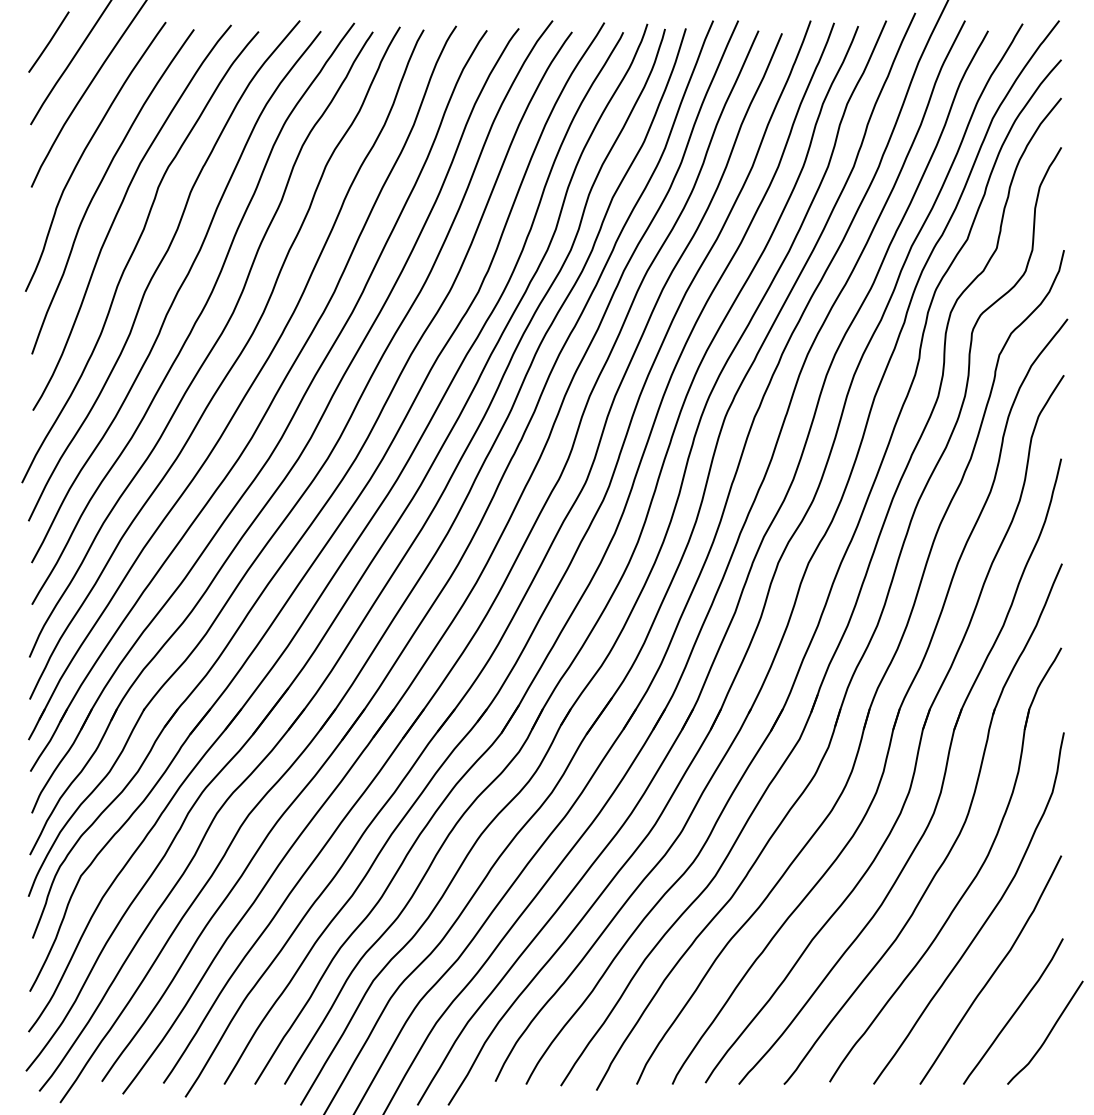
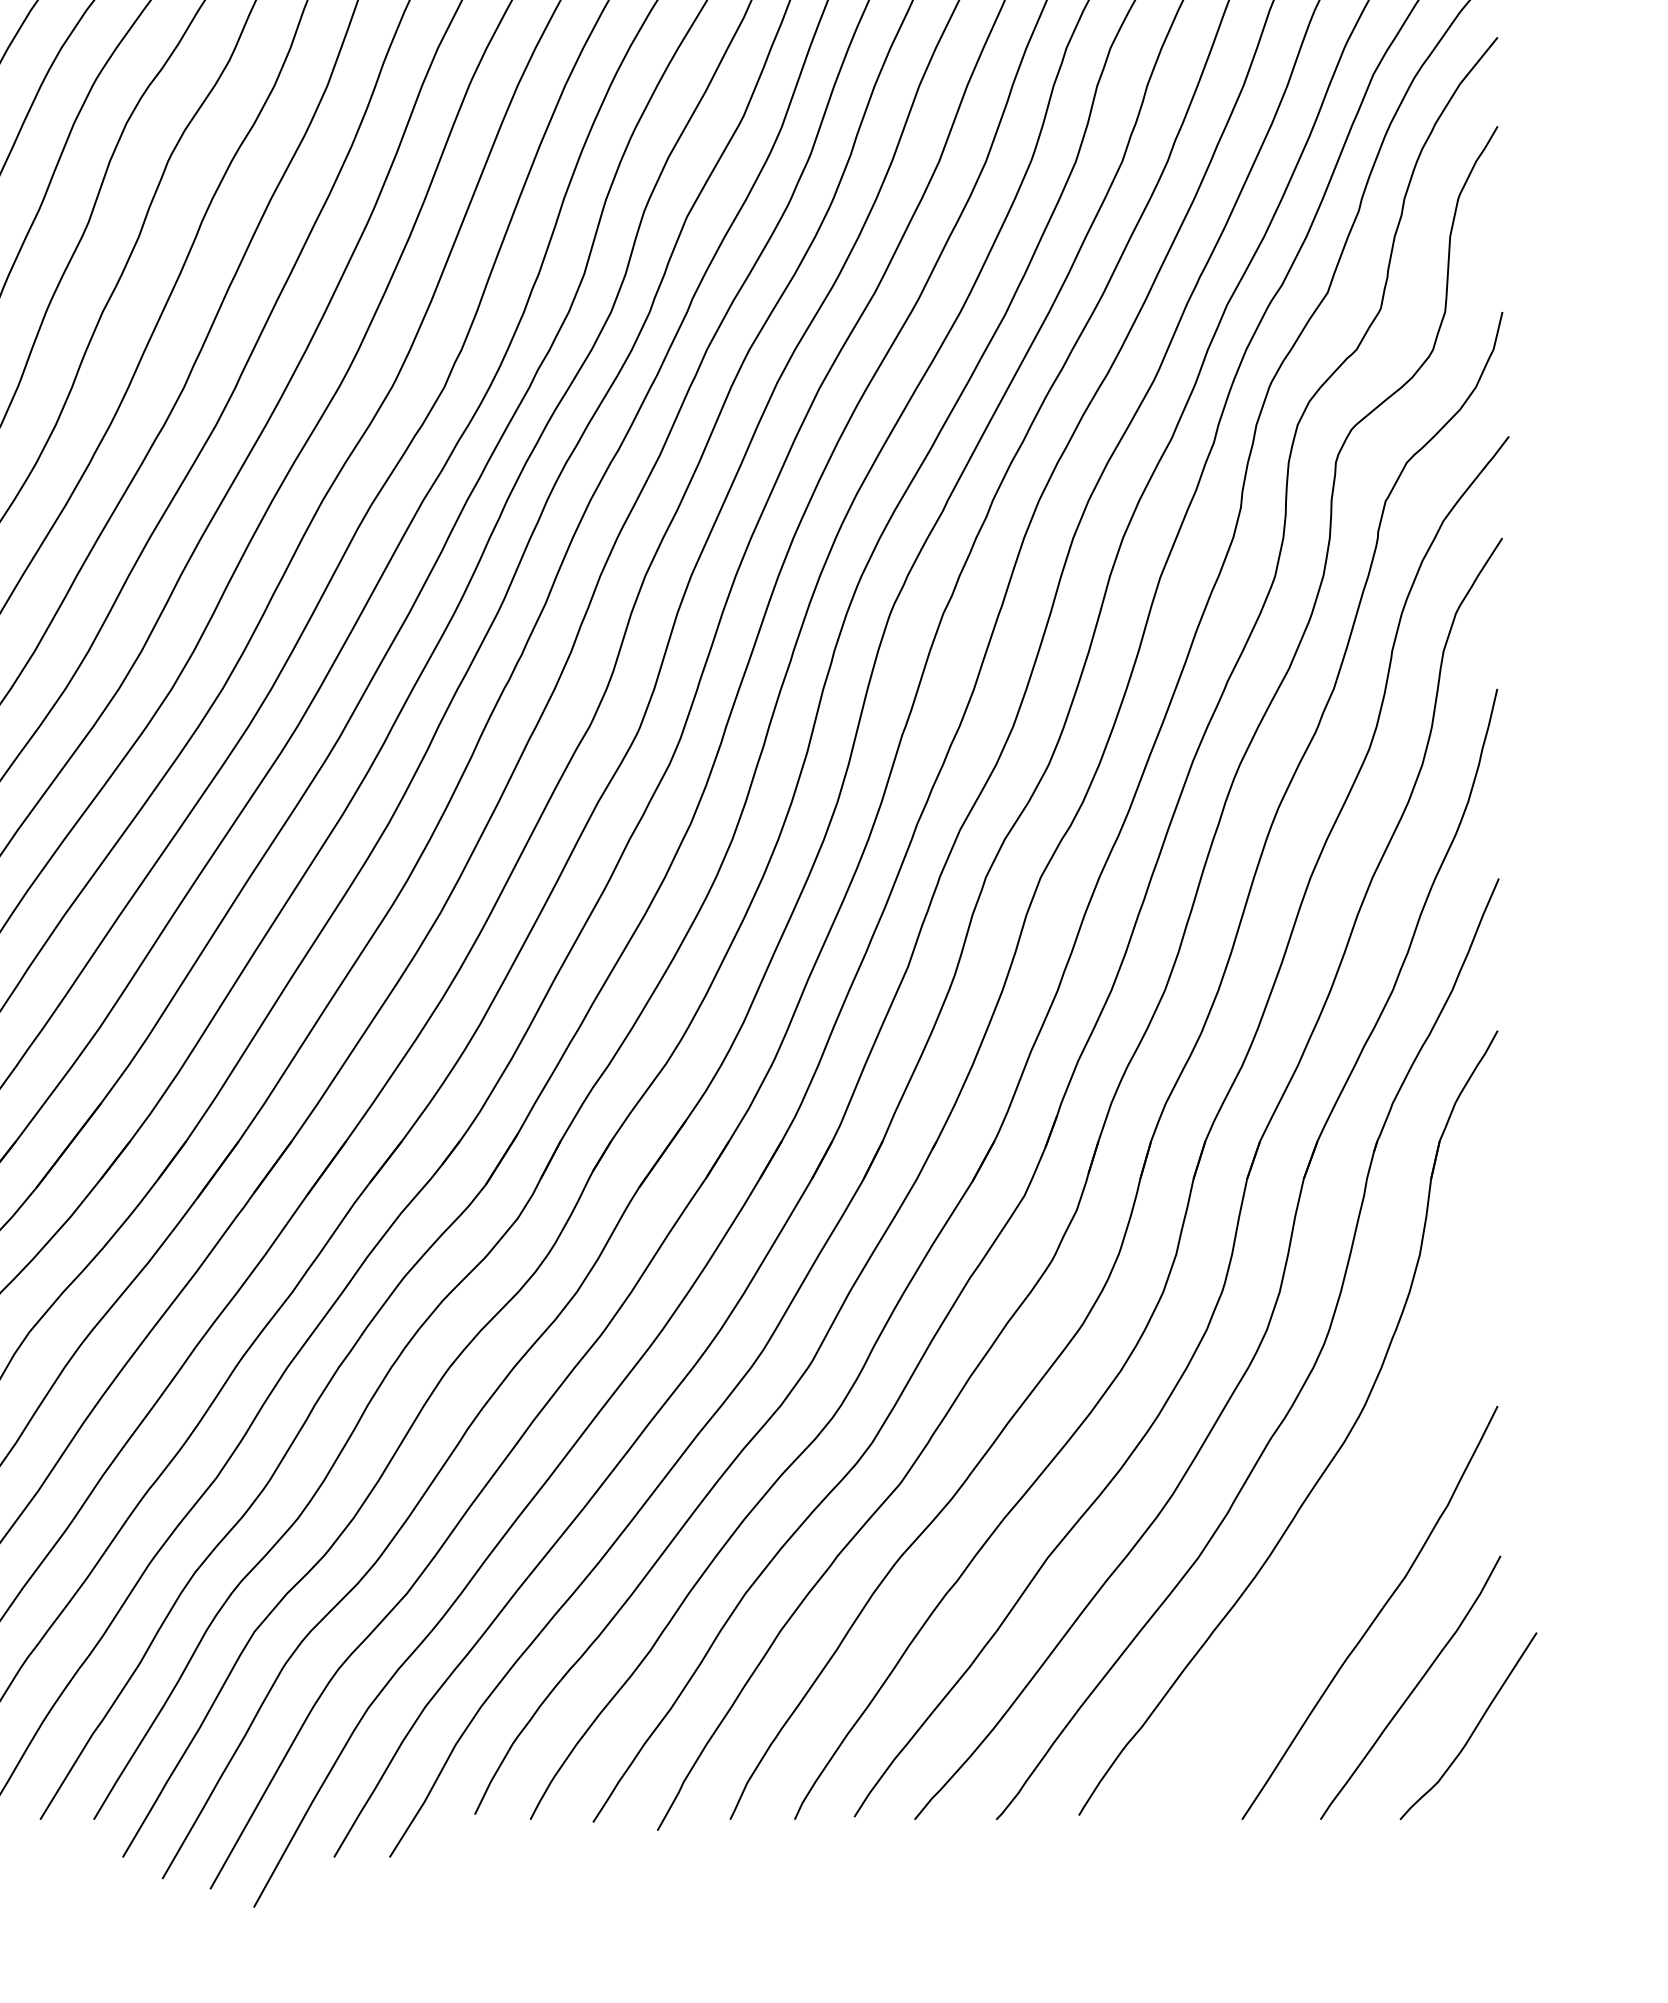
curve: (986, 918) -> (1362, 1519), removed

